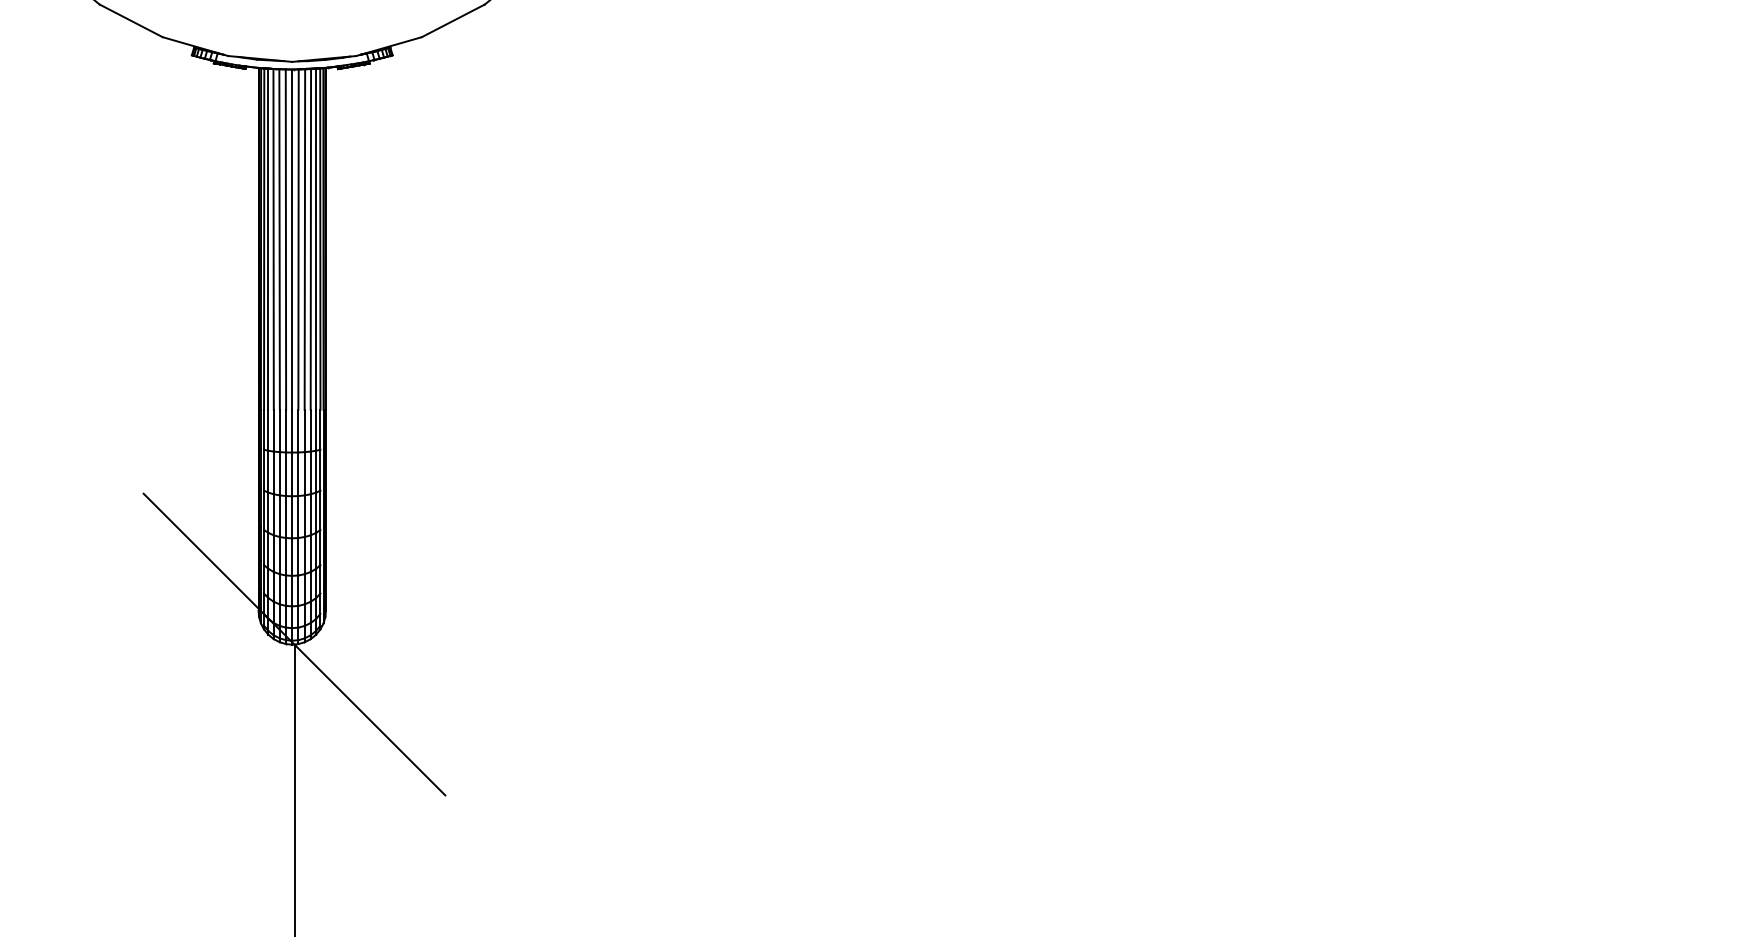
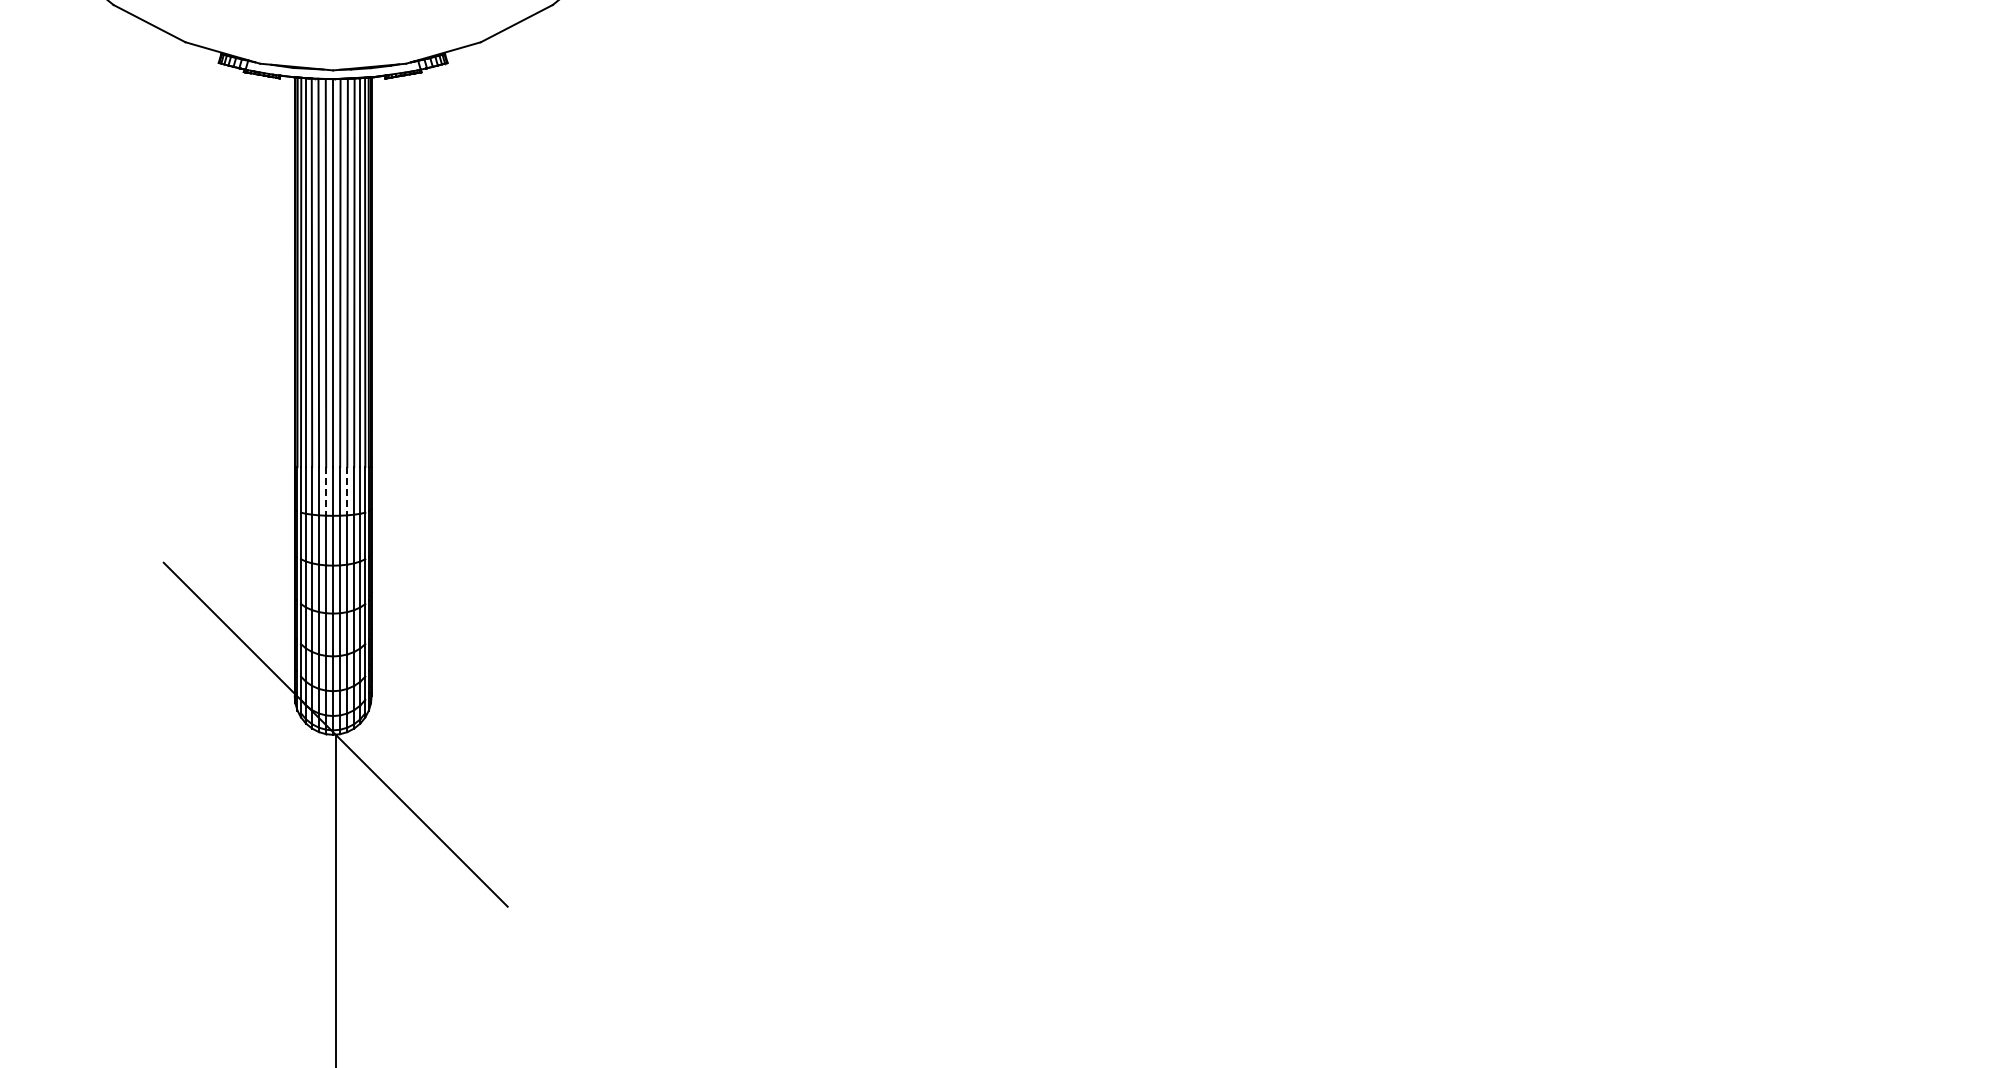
line: (286, 431) -> (326, 491), solid -> dashed
line: (304, 431) -> (347, 491), solid -> dashed

